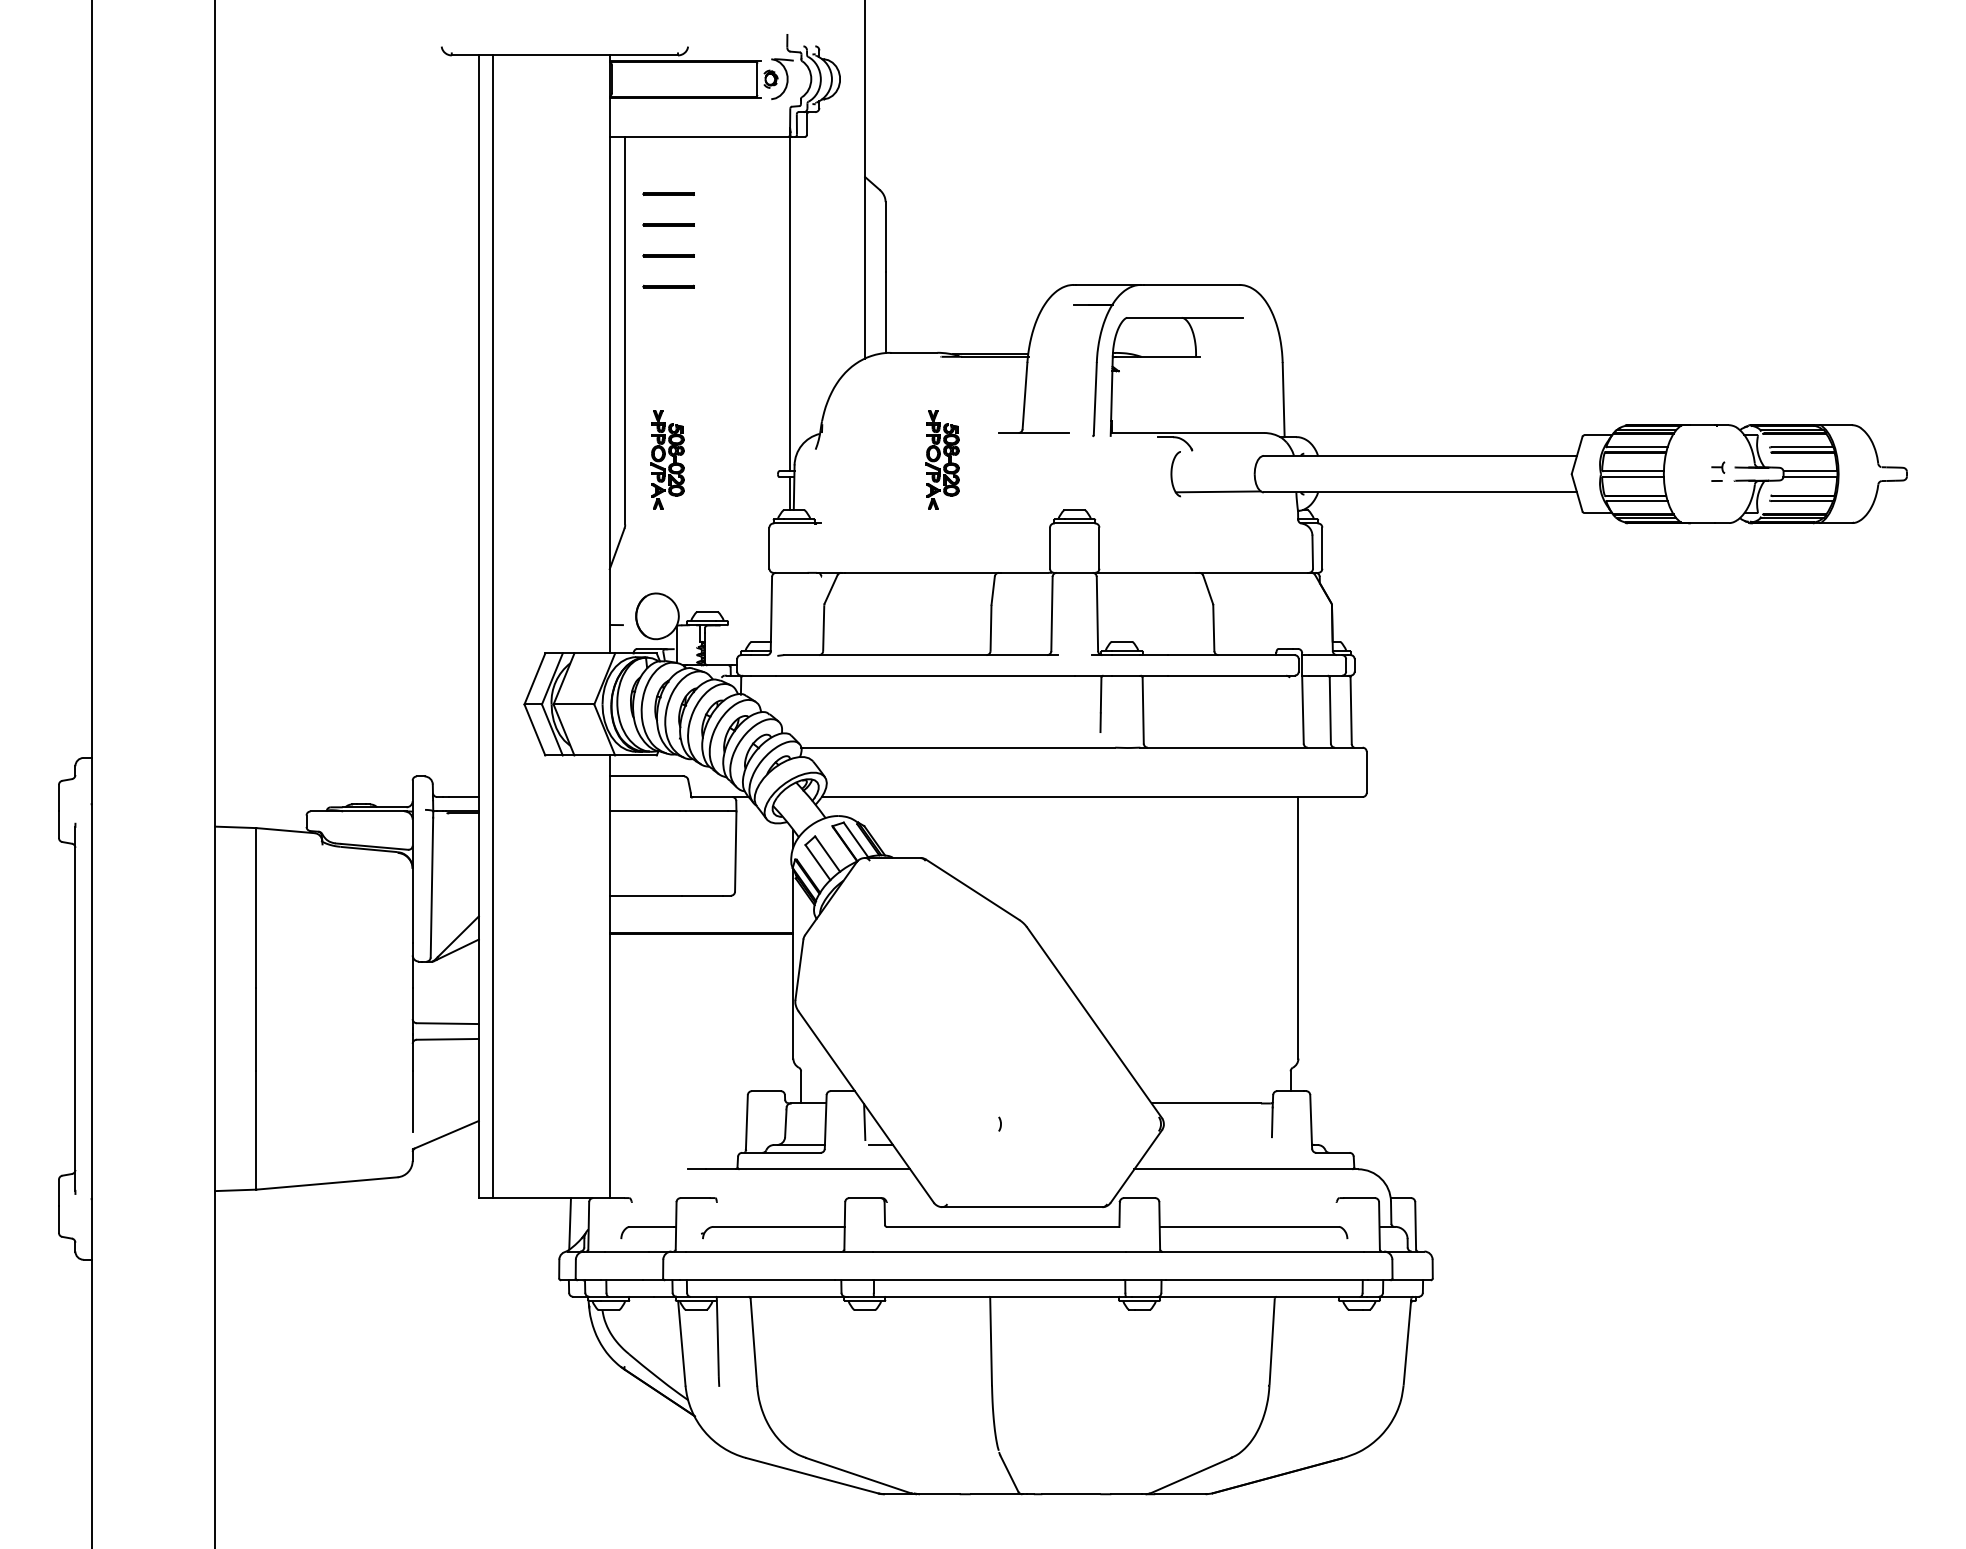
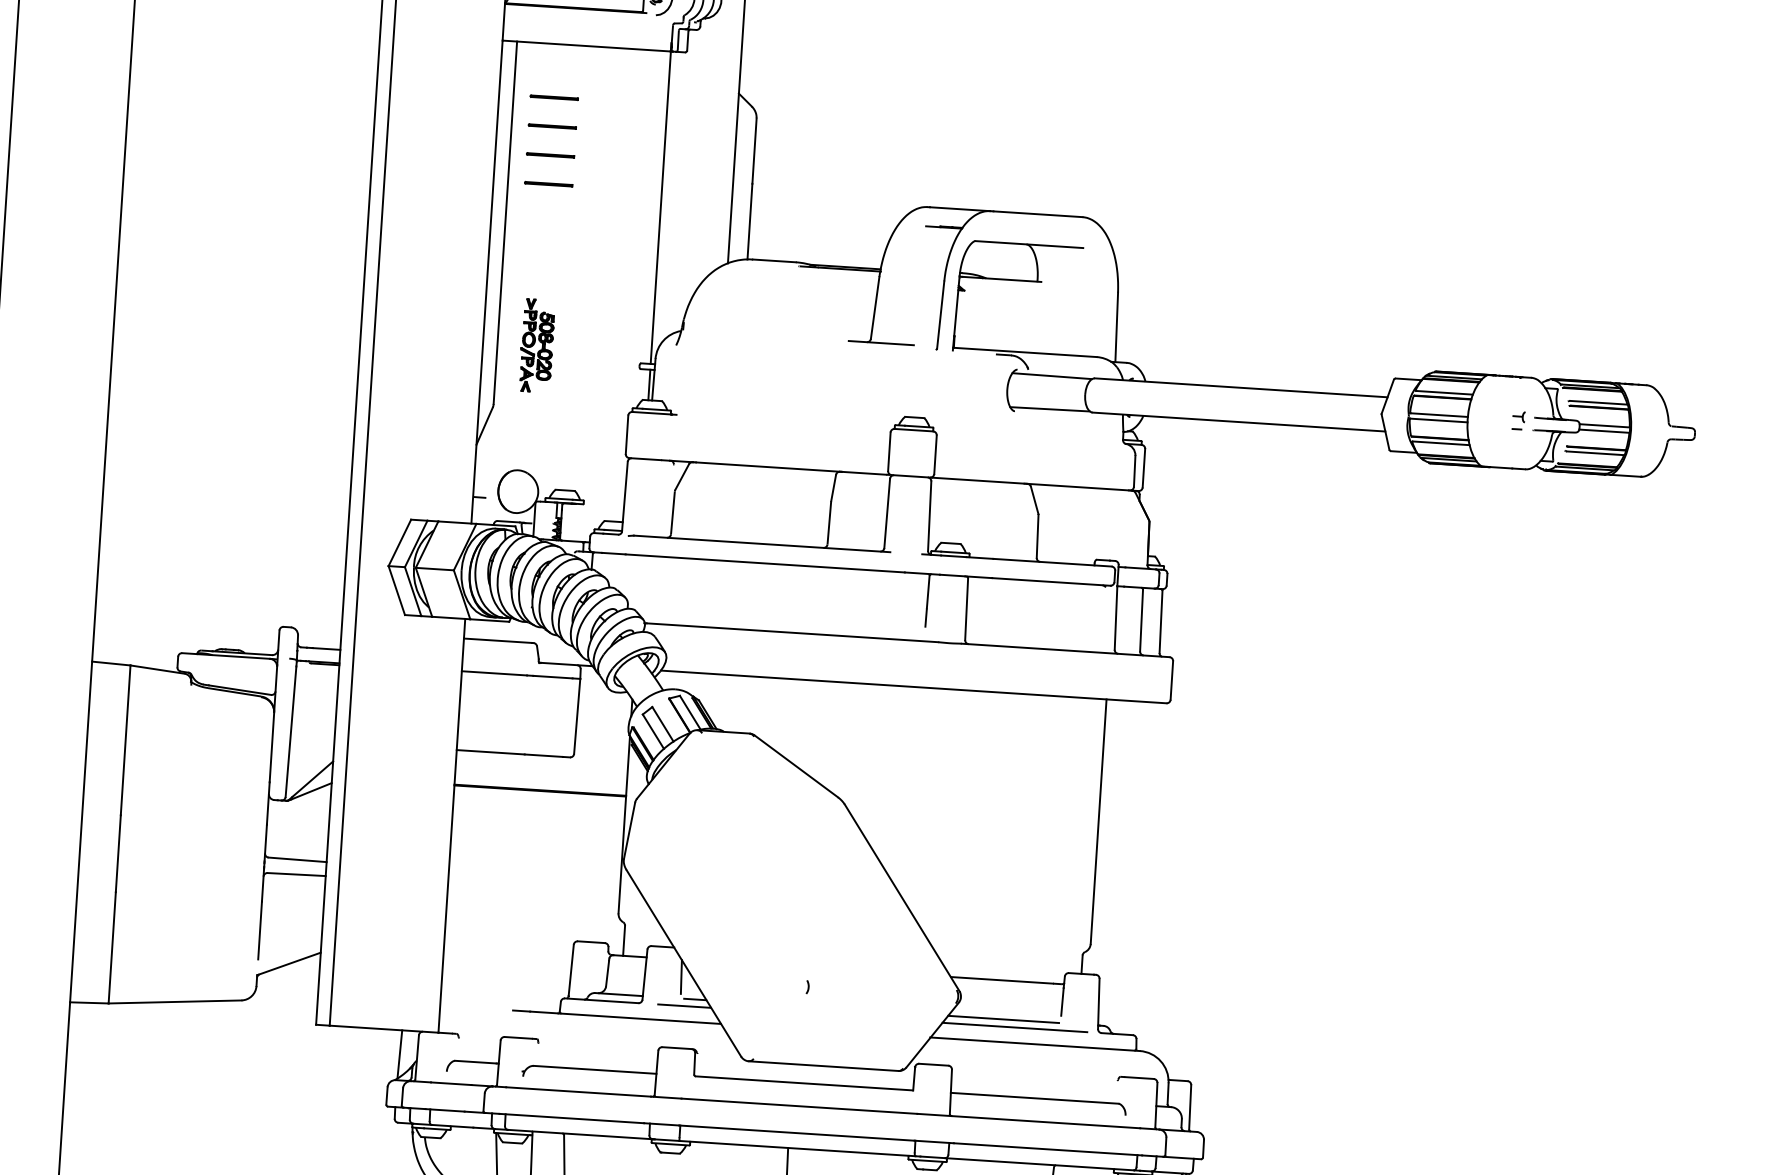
line: (1217, 456) -> (1051, 376), added
part: (942, 459) -> (794, 362), removed
line: (1210, 1145) -> (1003, 1019), added
line: (869, 1152) -> (684, 1005), added
line: (1223, 1152) -> (1014, 1027), added

